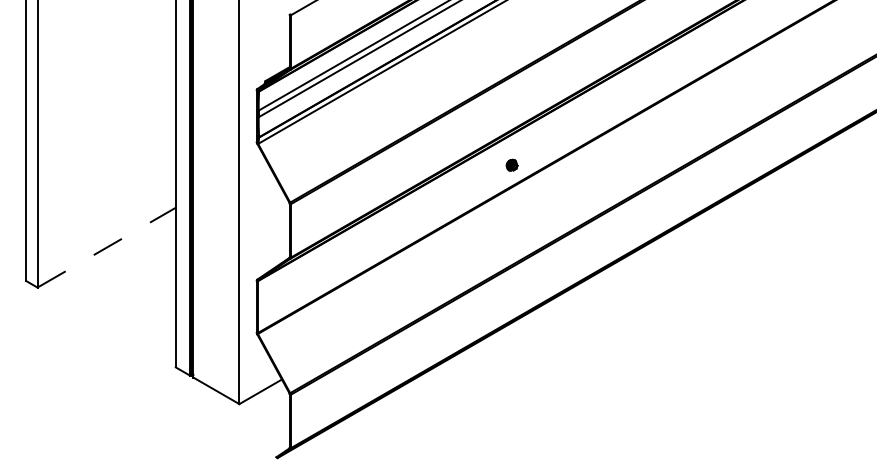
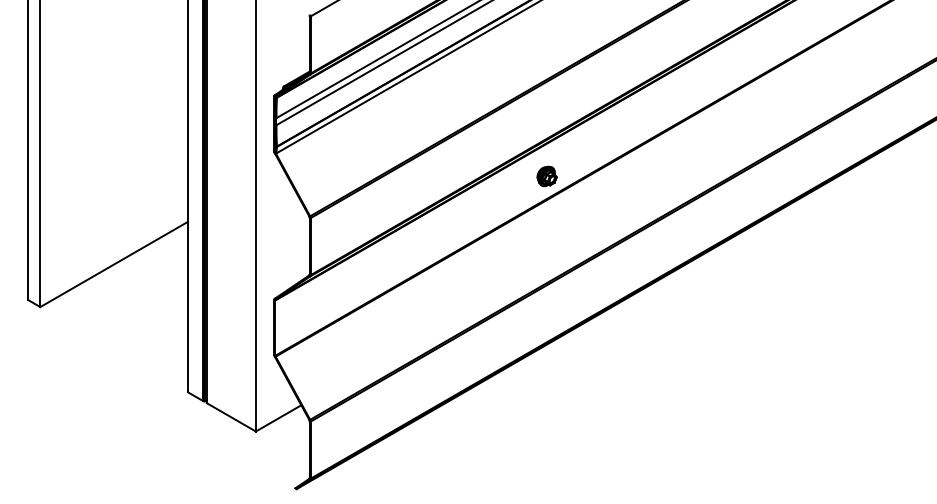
part: (511, 165) -> (546, 176), size x1.67
line: (106, 247) -> (114, 264), dashed -> solid

